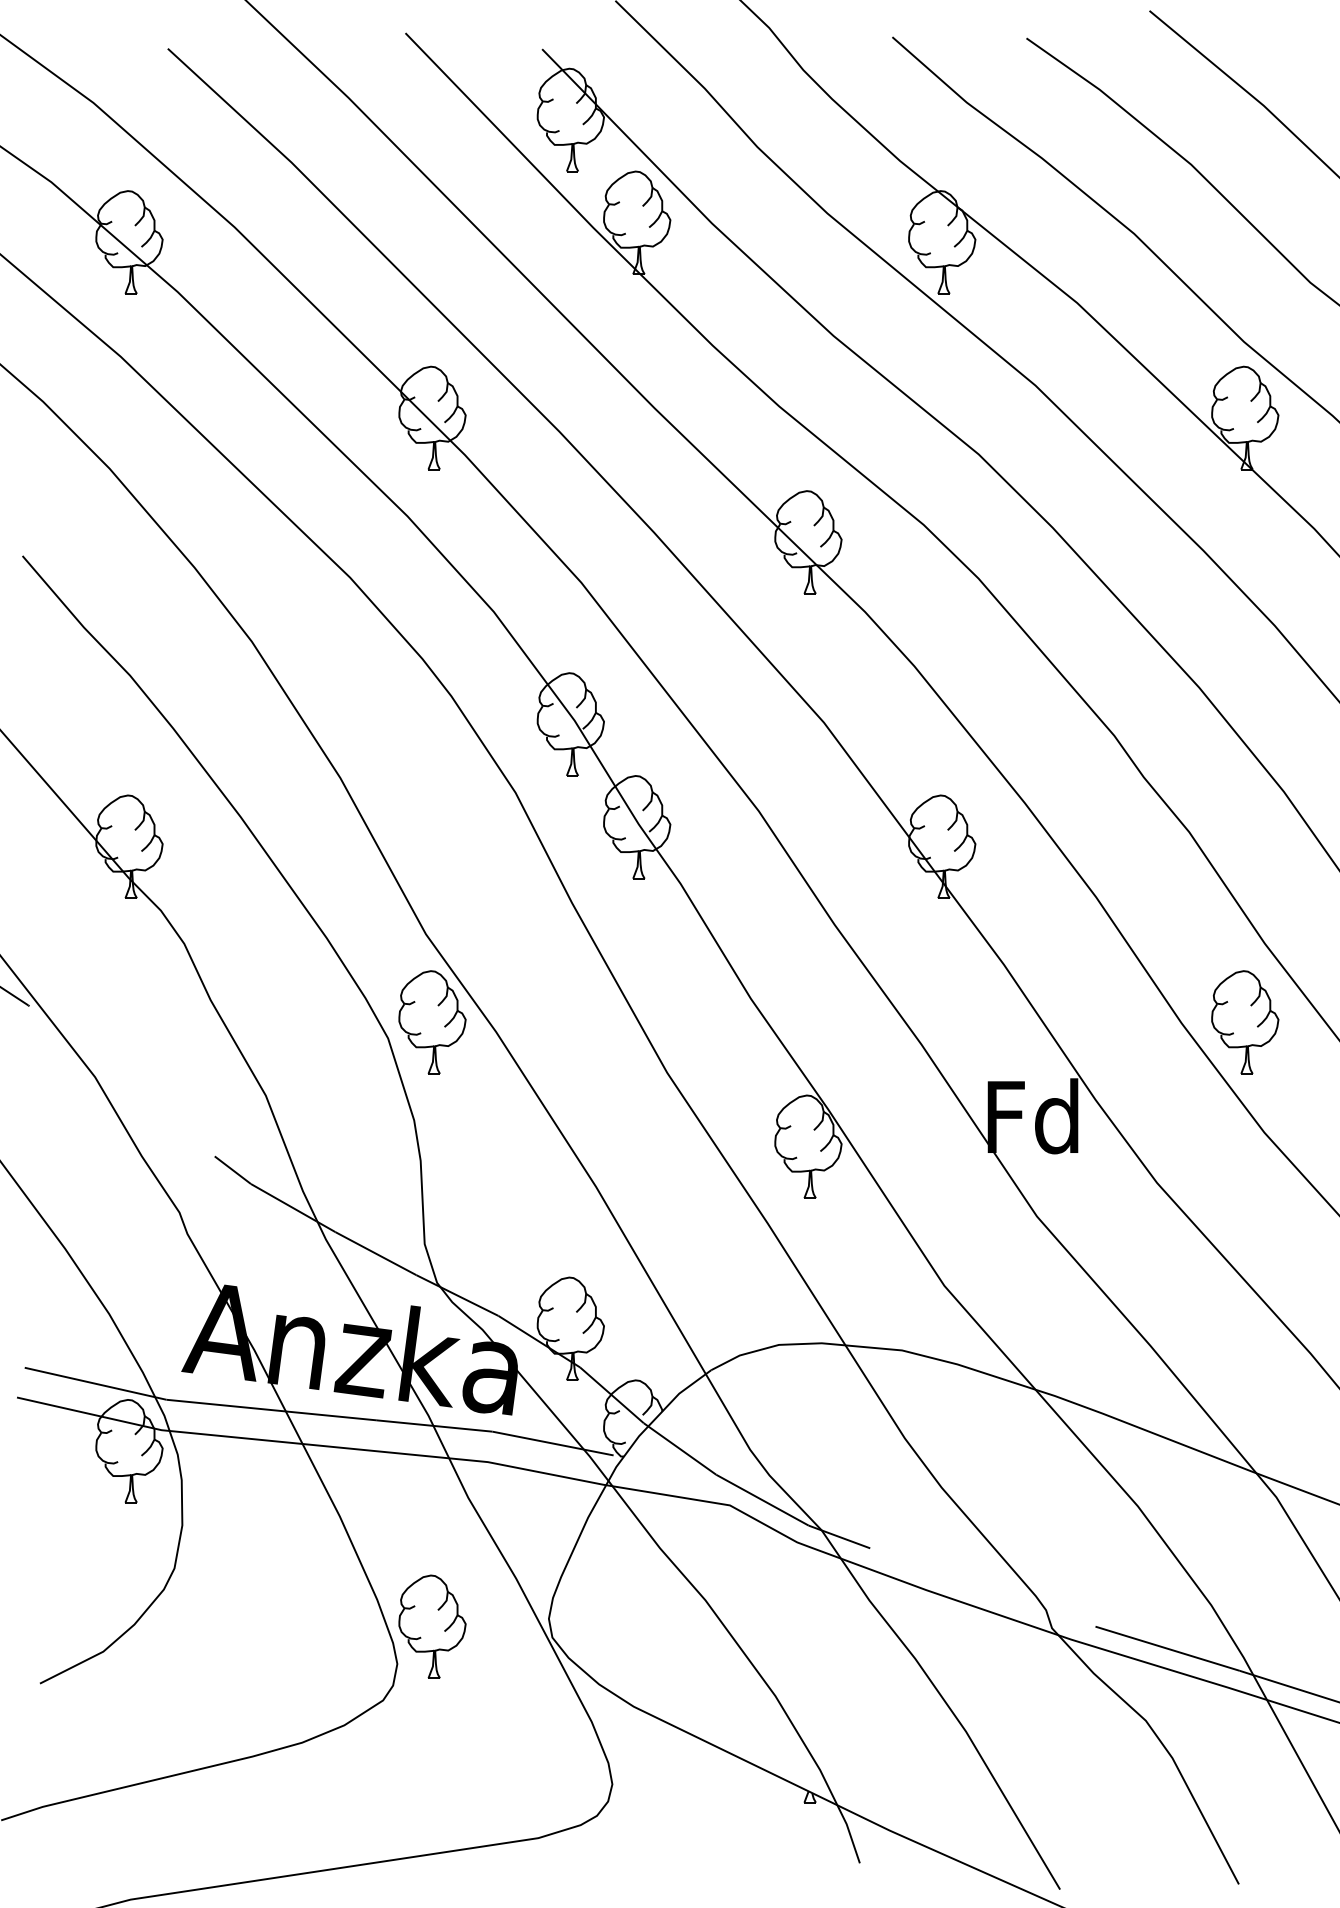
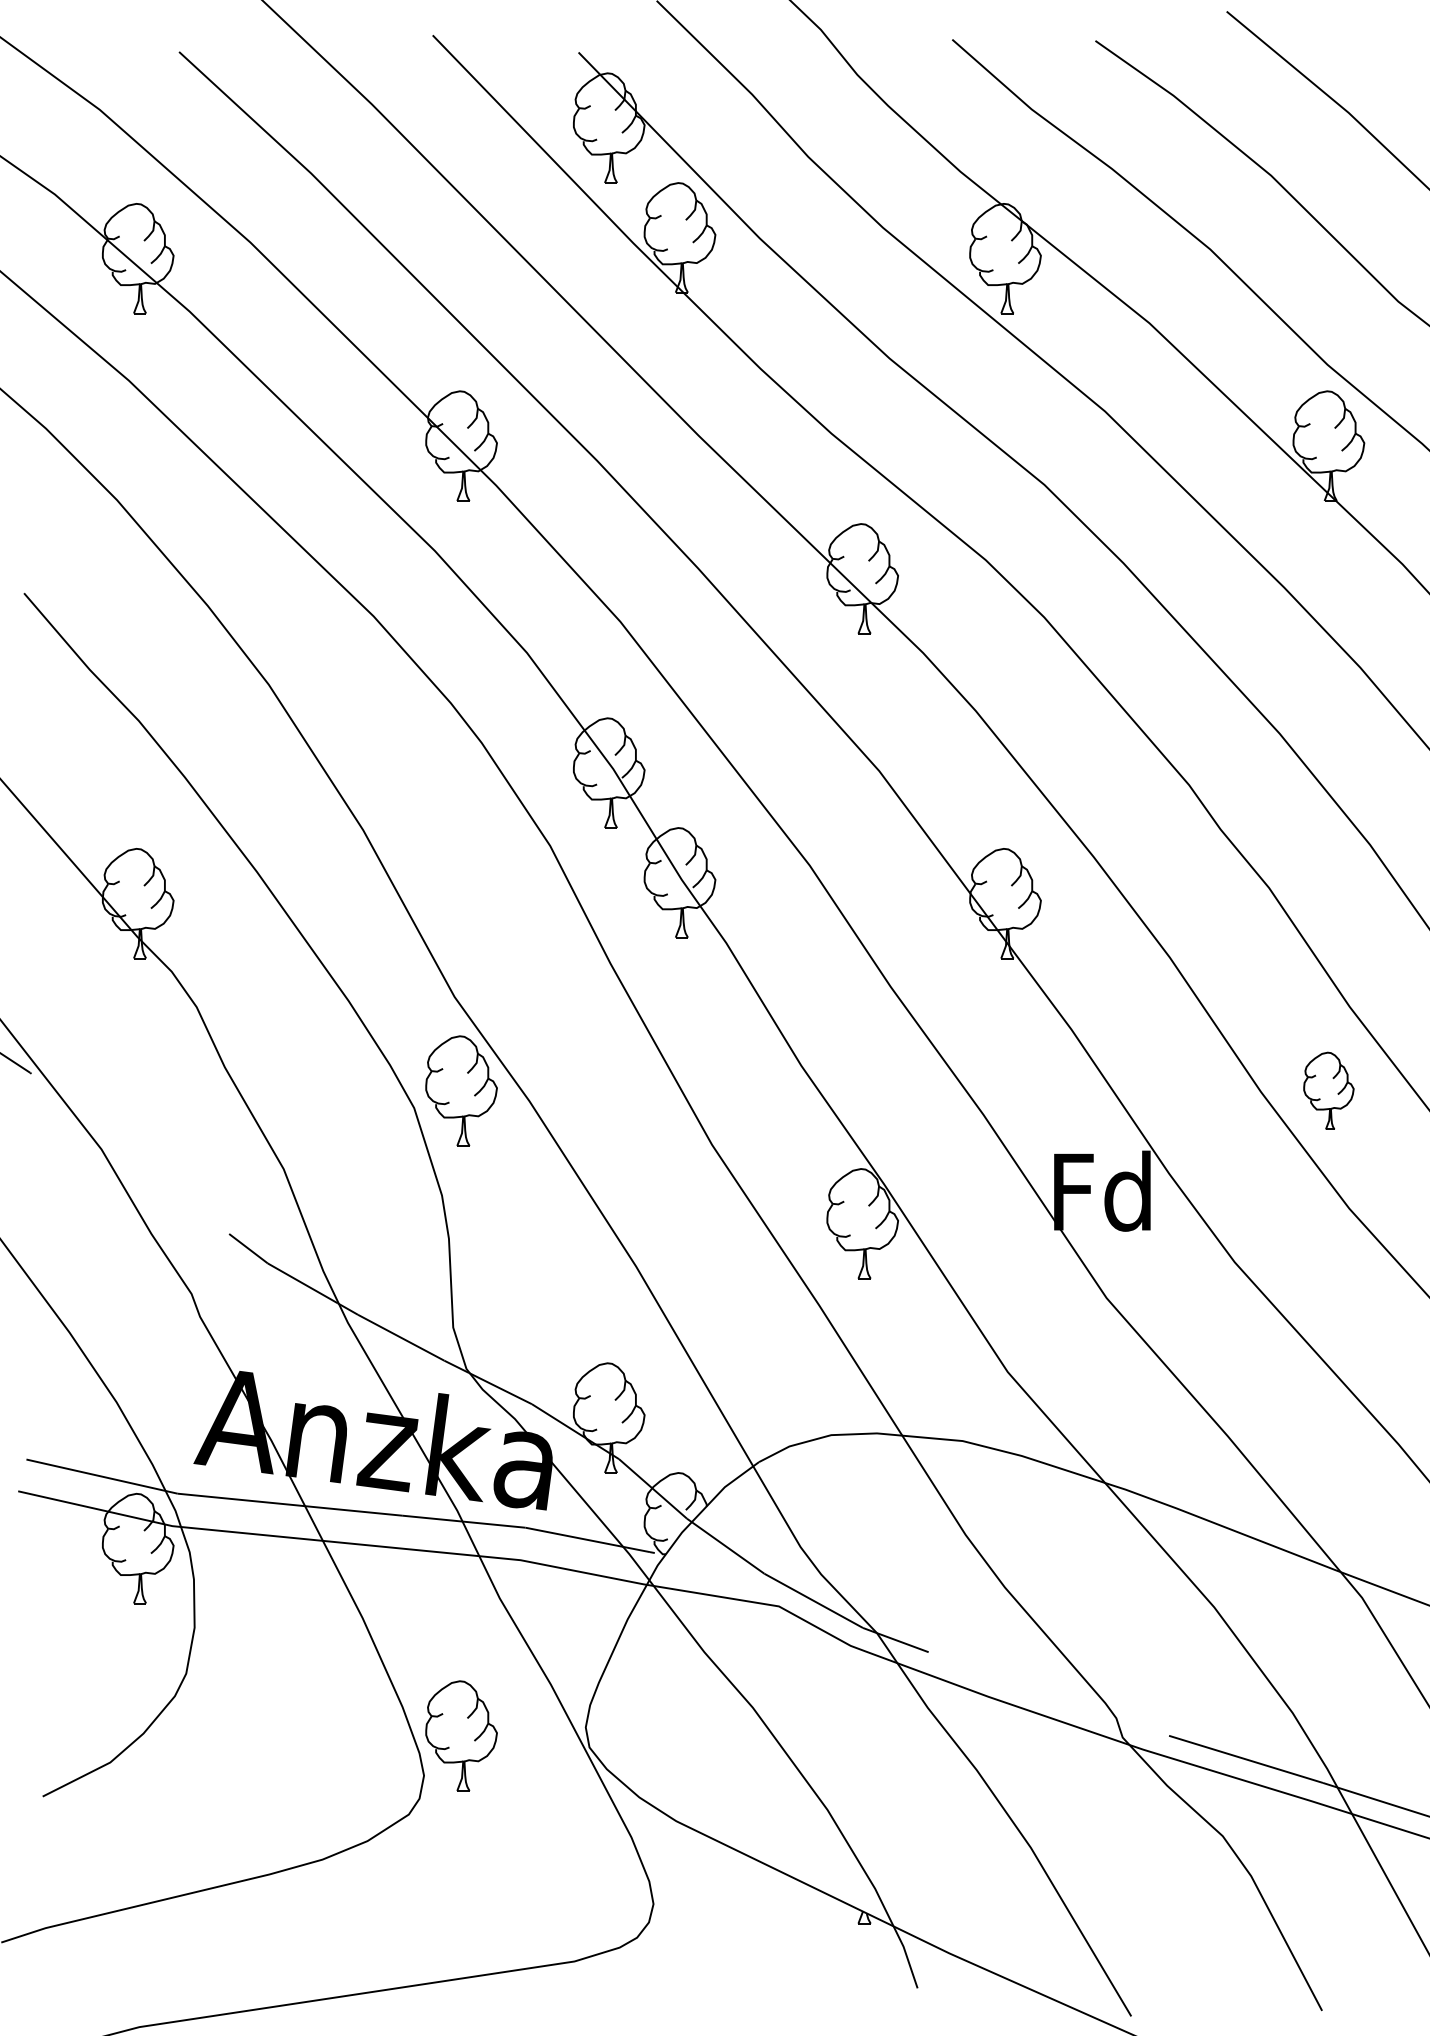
part: (1244, 1021) -> (1328, 1090), size x0.7

